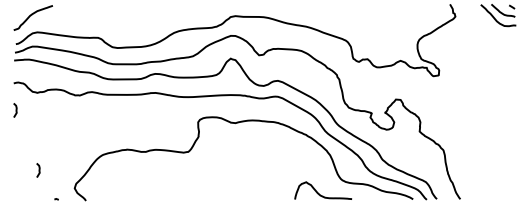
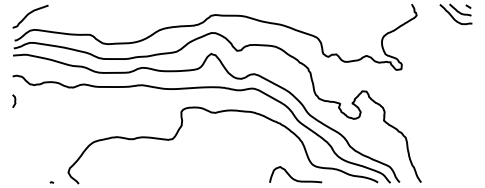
curve: (38, 170) -> (35, 156), removed

